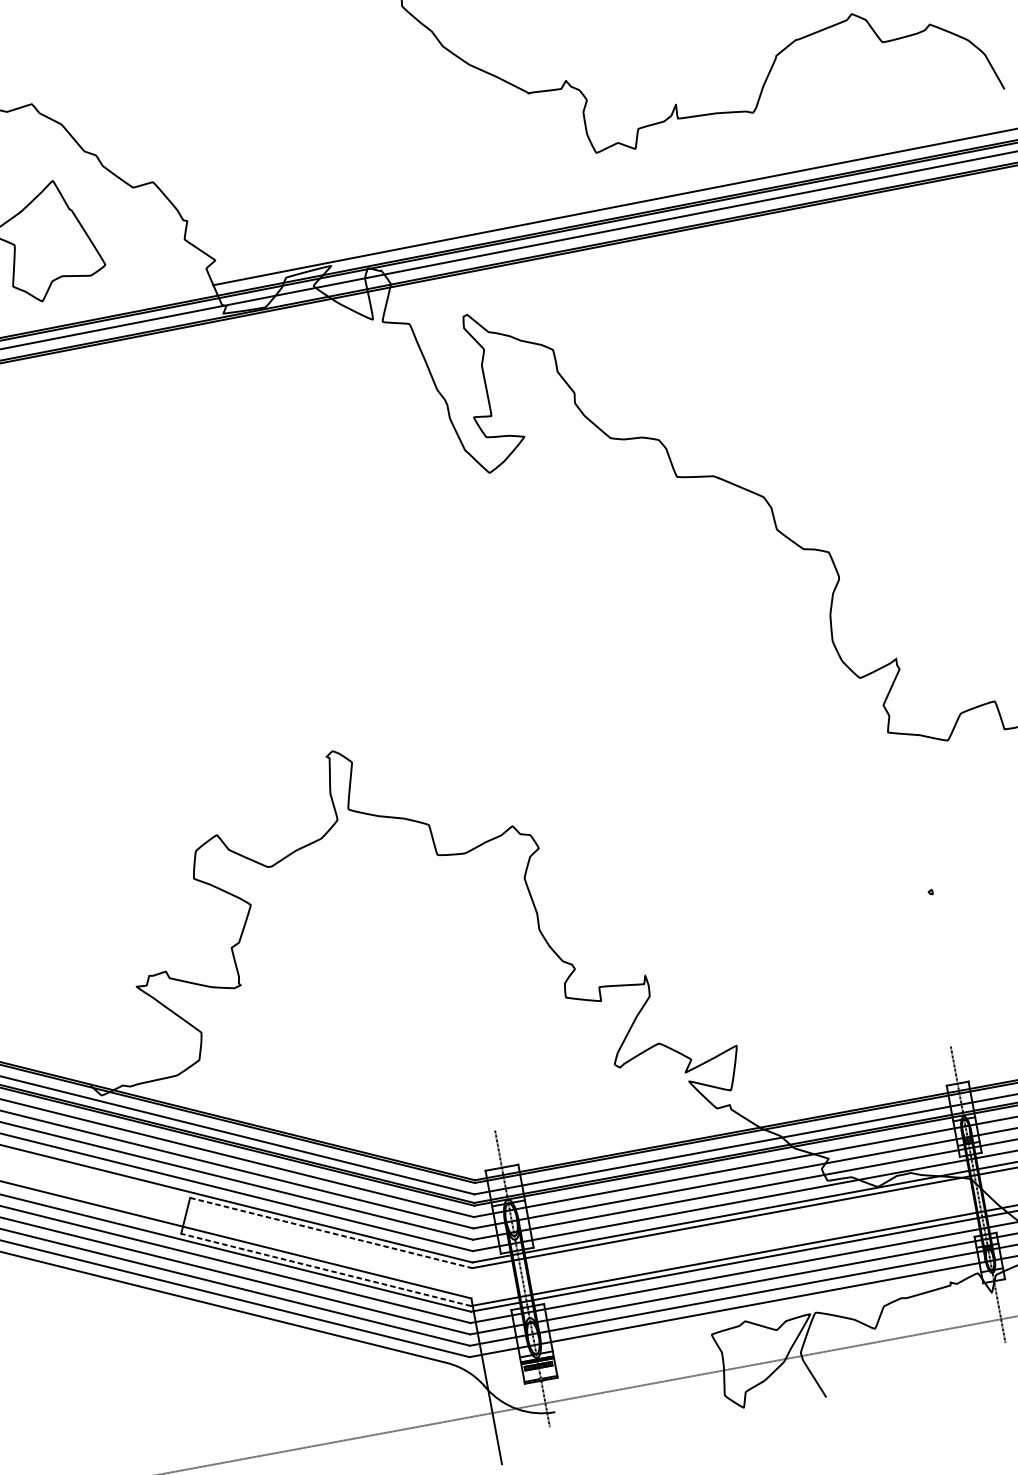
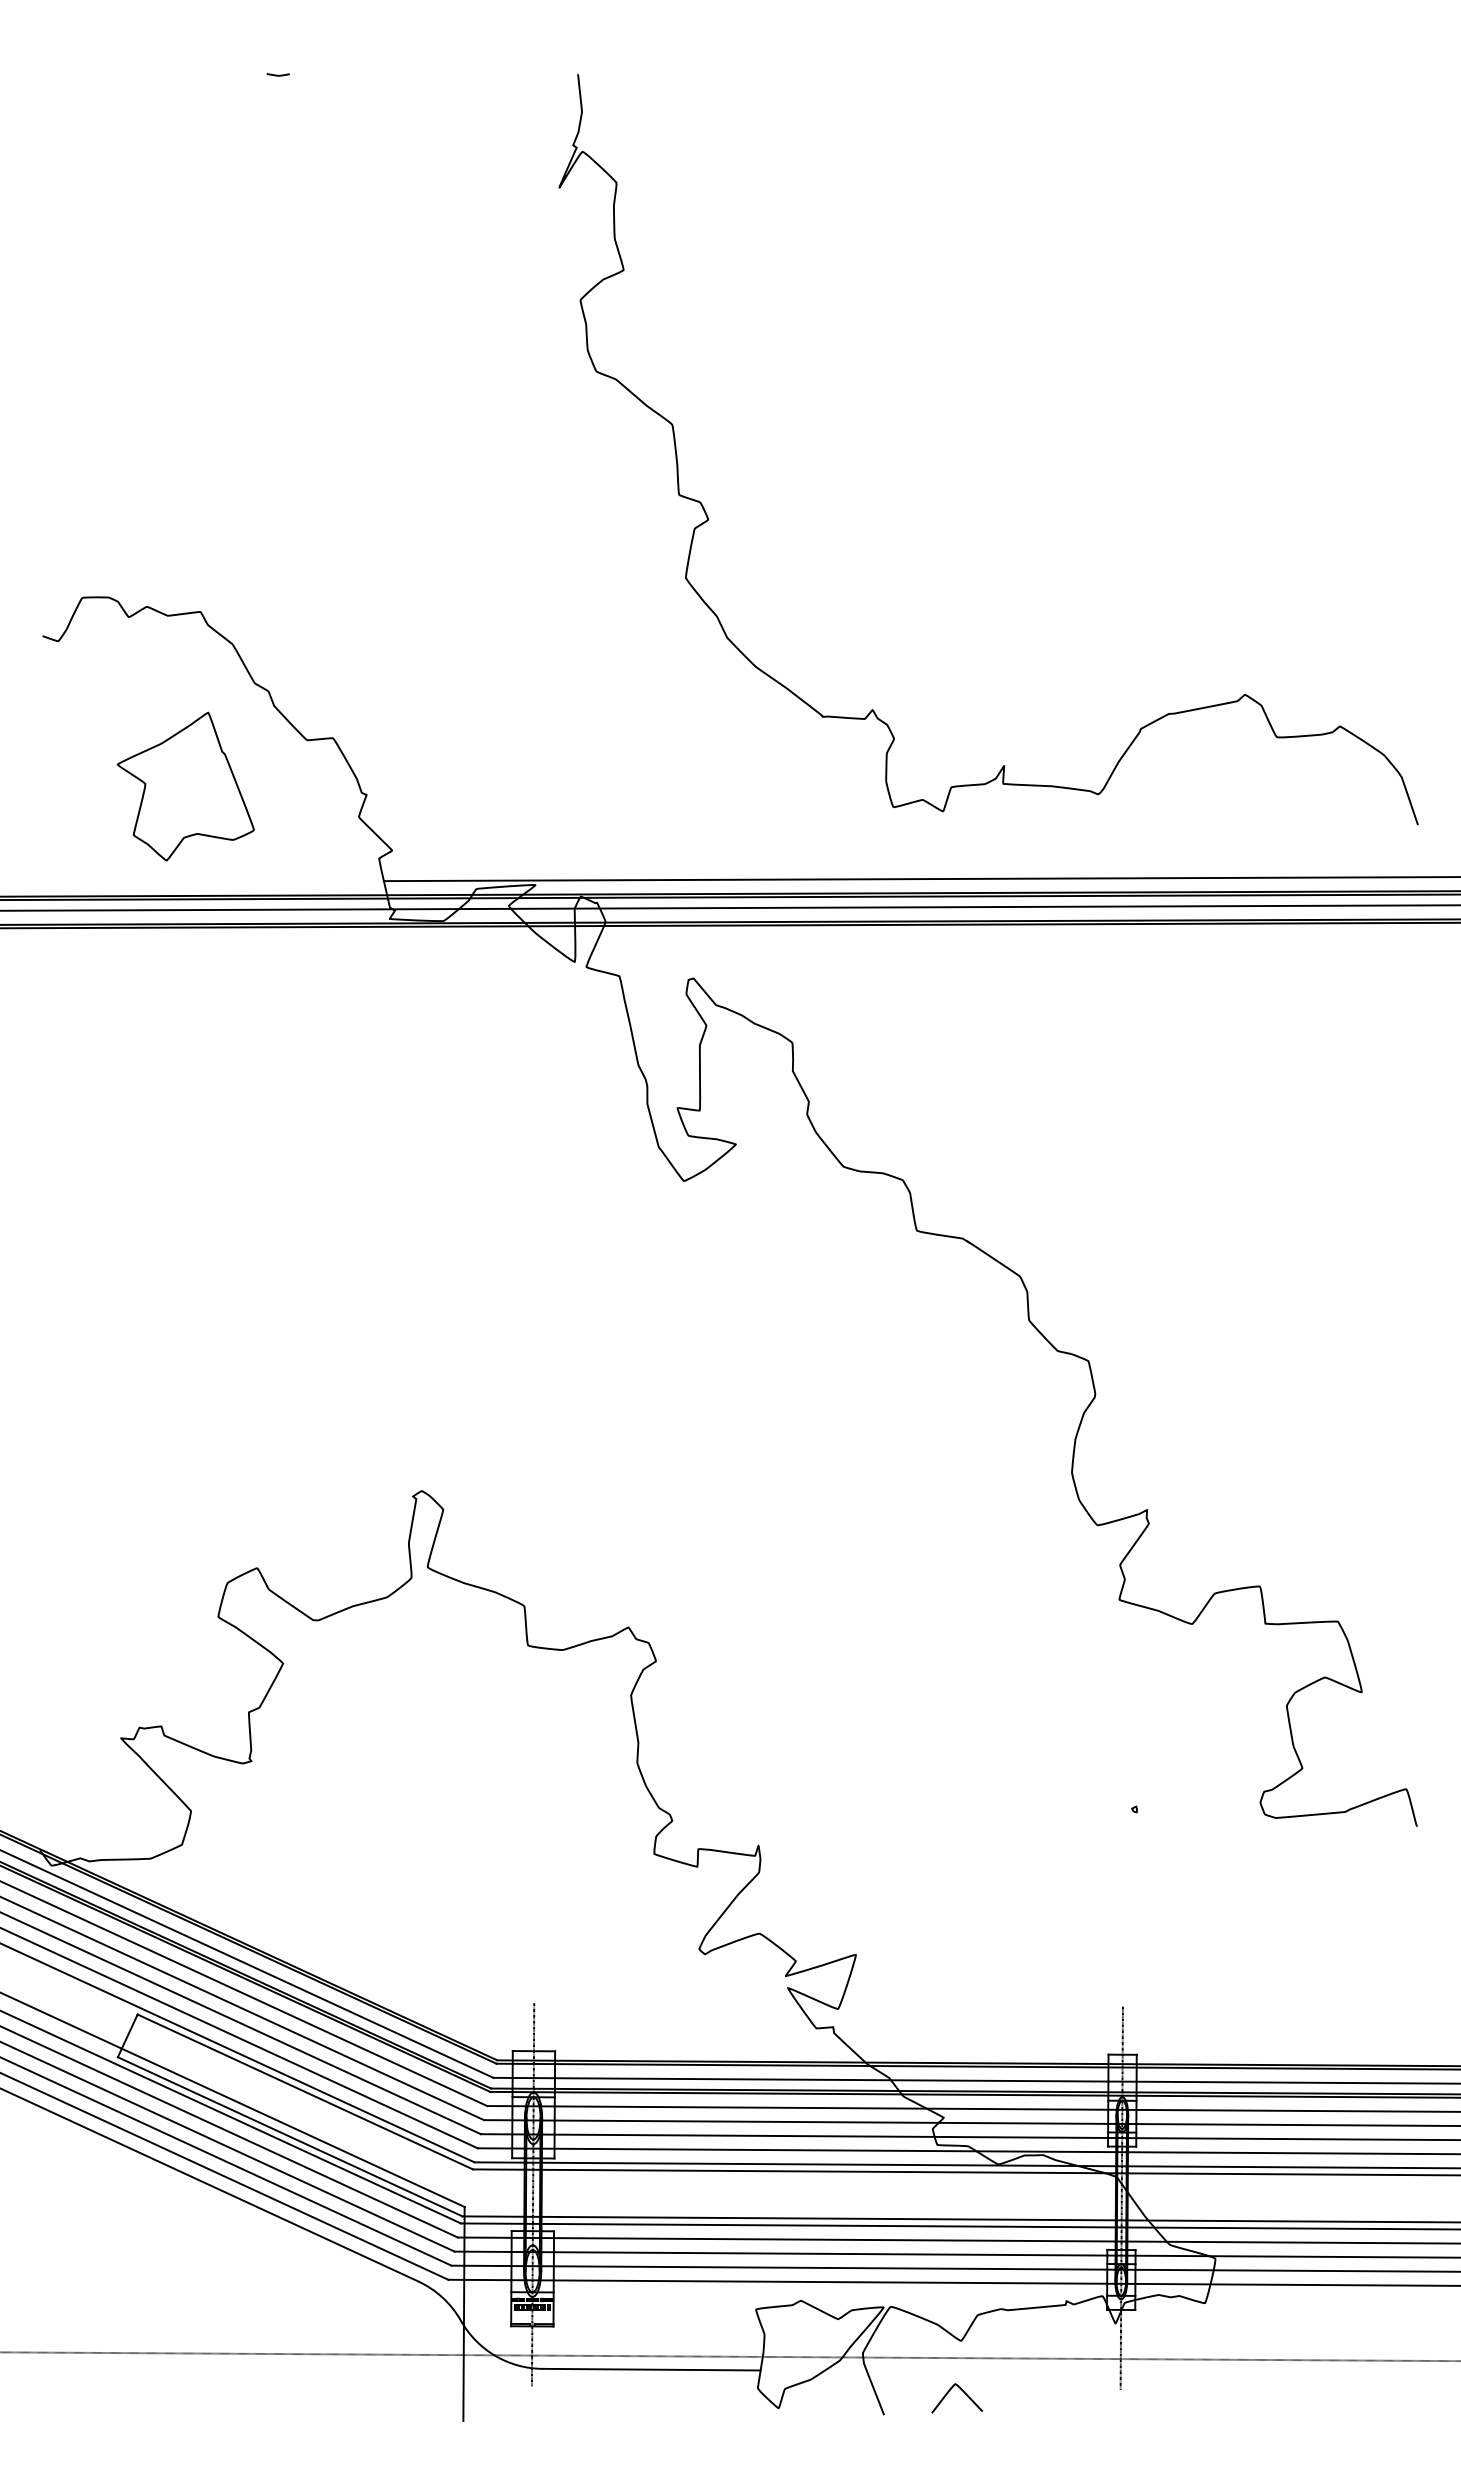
line: (331, 1232) -> (305, 2091), dashed -> solid
line: (326, 1269) -> (290, 2136), dashed -> solid
curve: (884, 1368) -> (963, 2392), added
line: (639, 1396) -> (651, 2369), added

